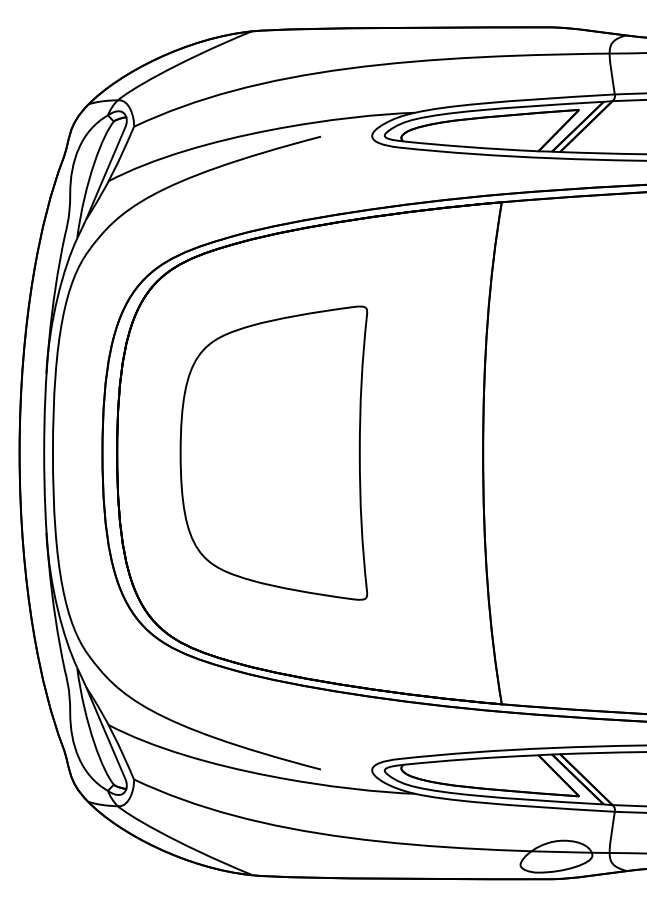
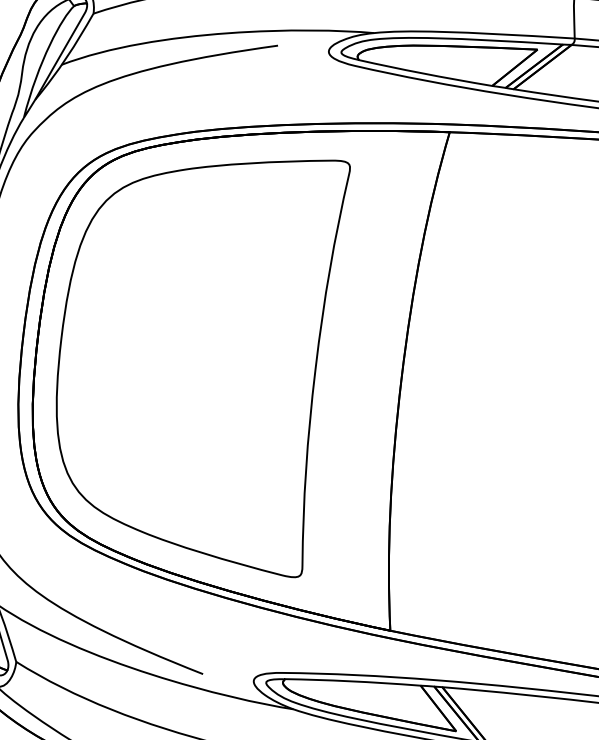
part: (273, 452) -> (193, 353), size x1.43

